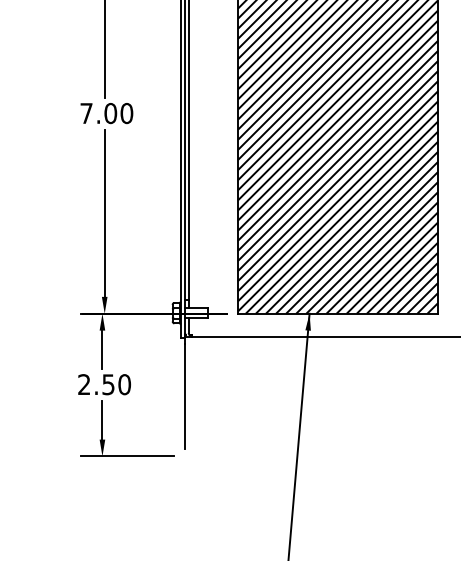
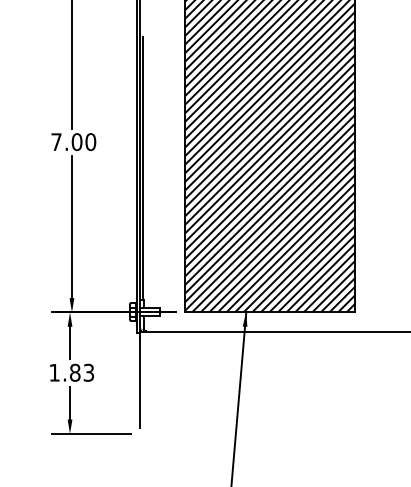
text: (104, 384) -> (71, 372), 2.50 -> 1.83

